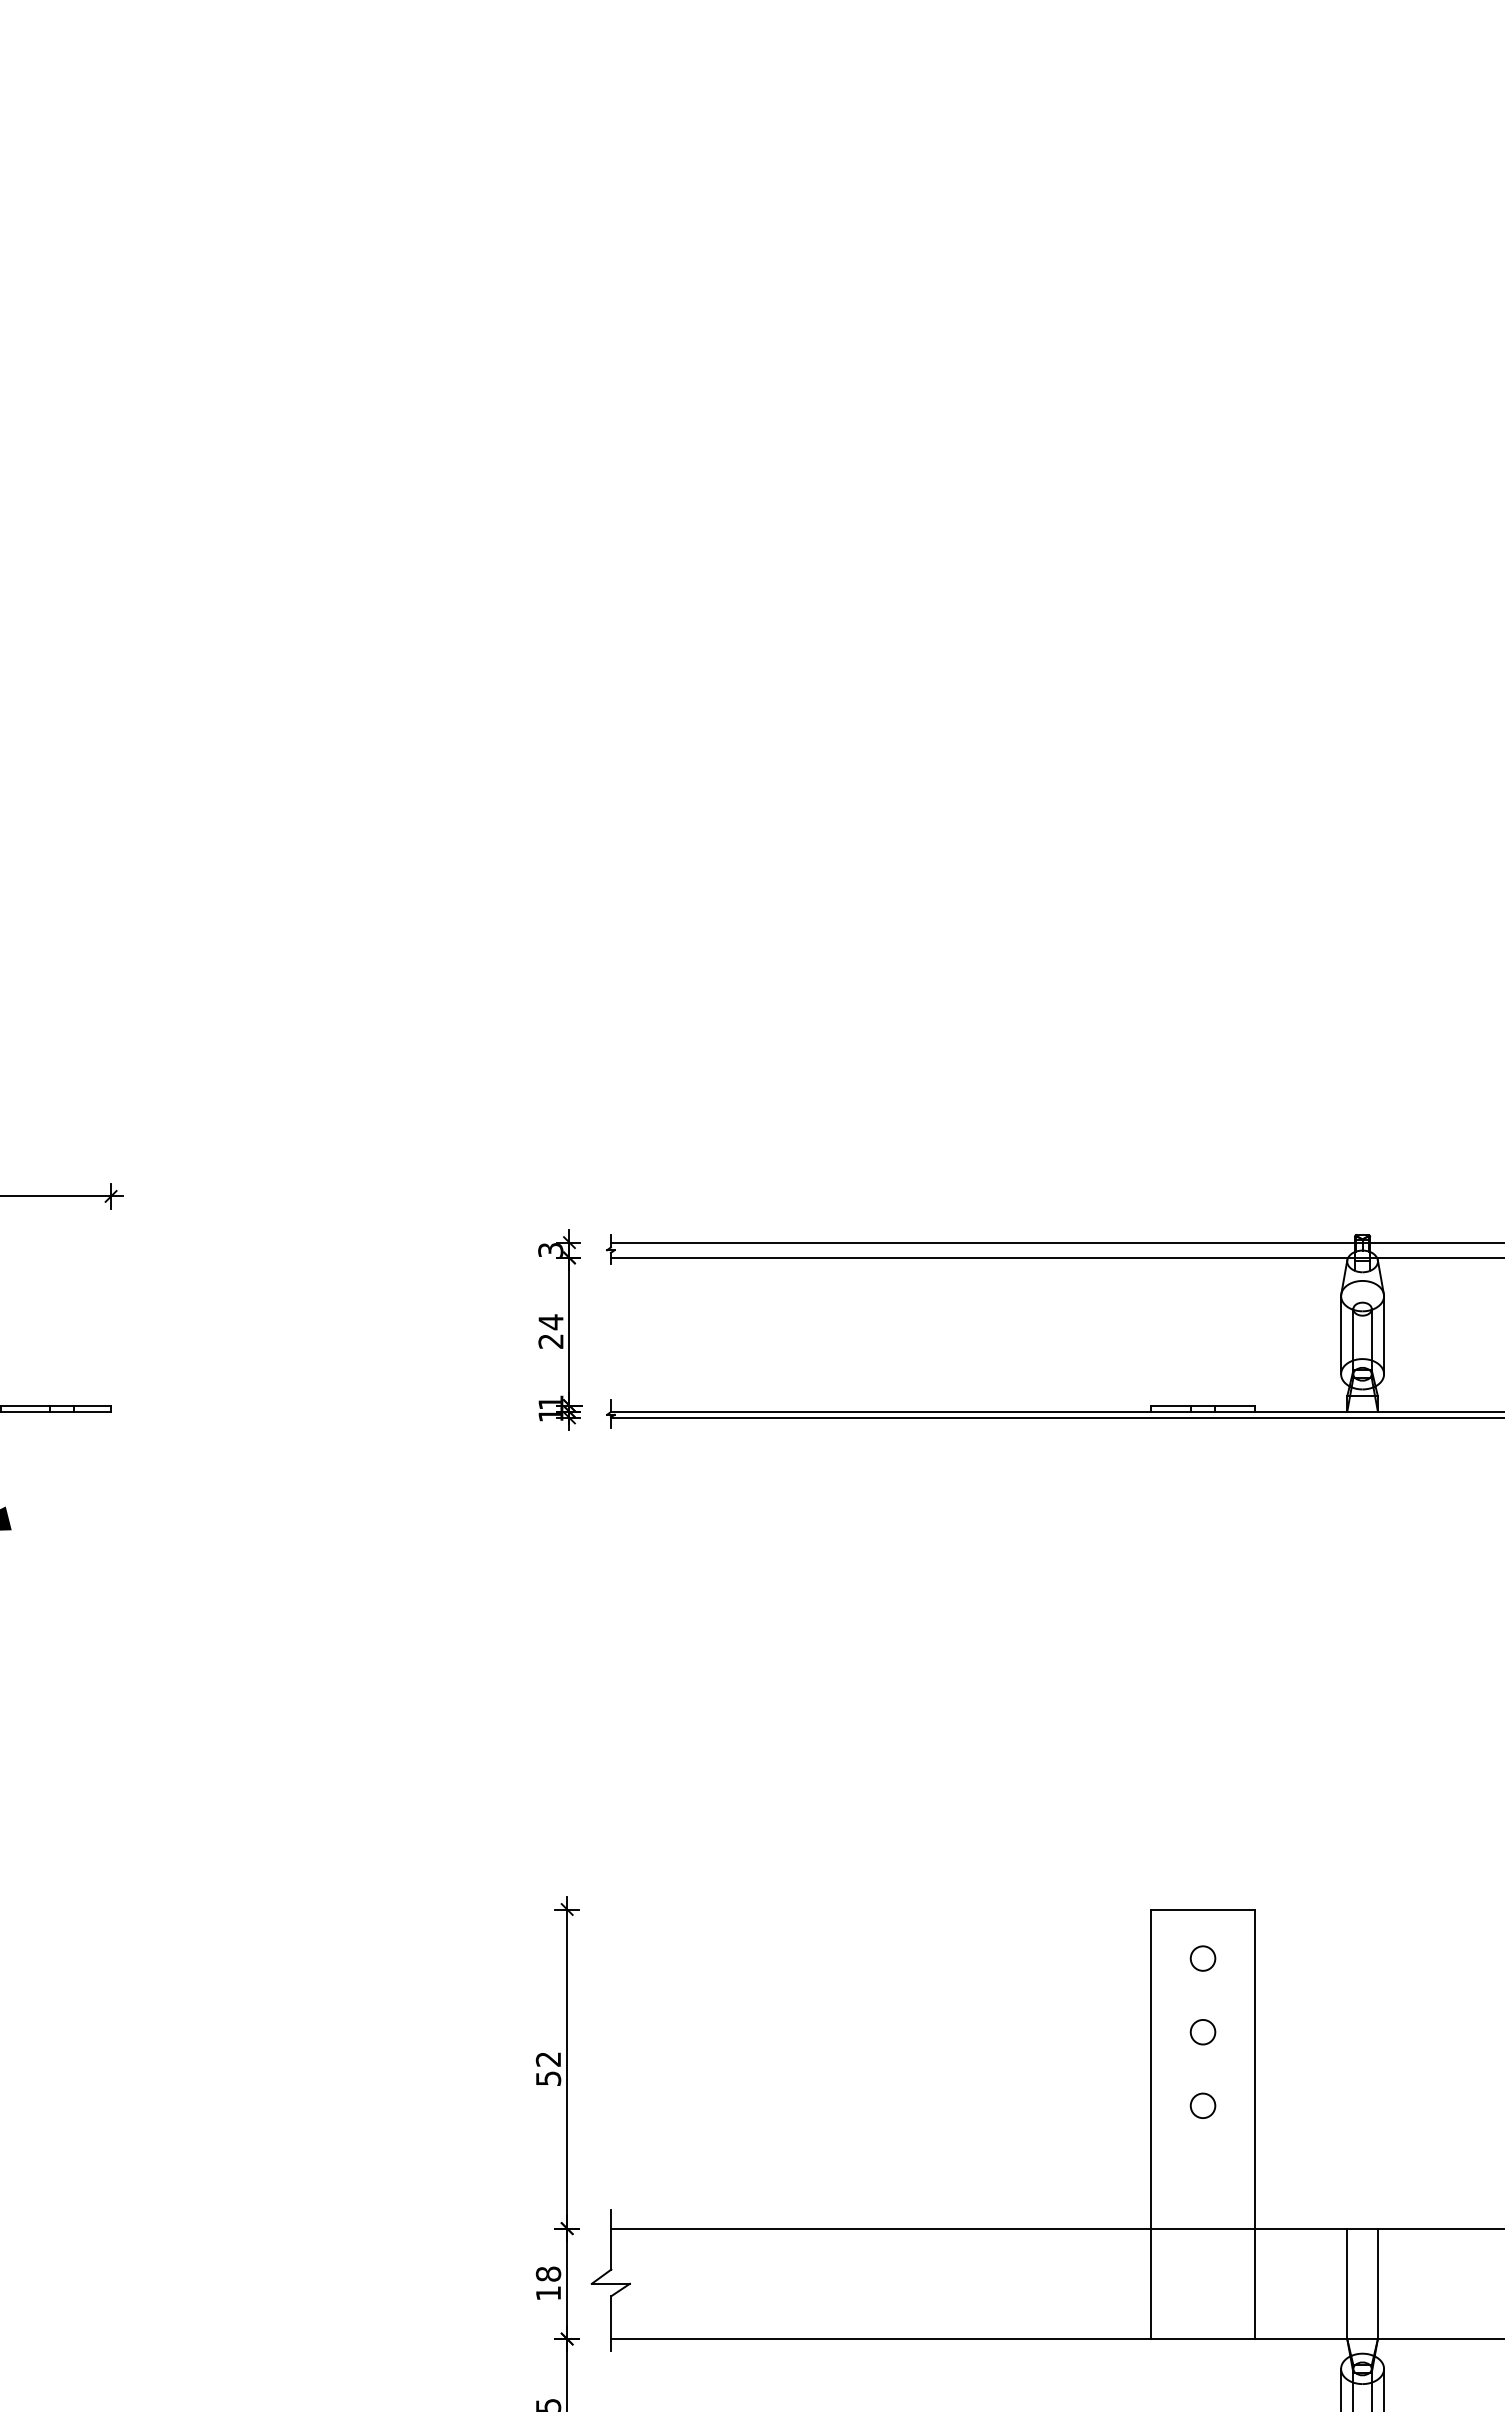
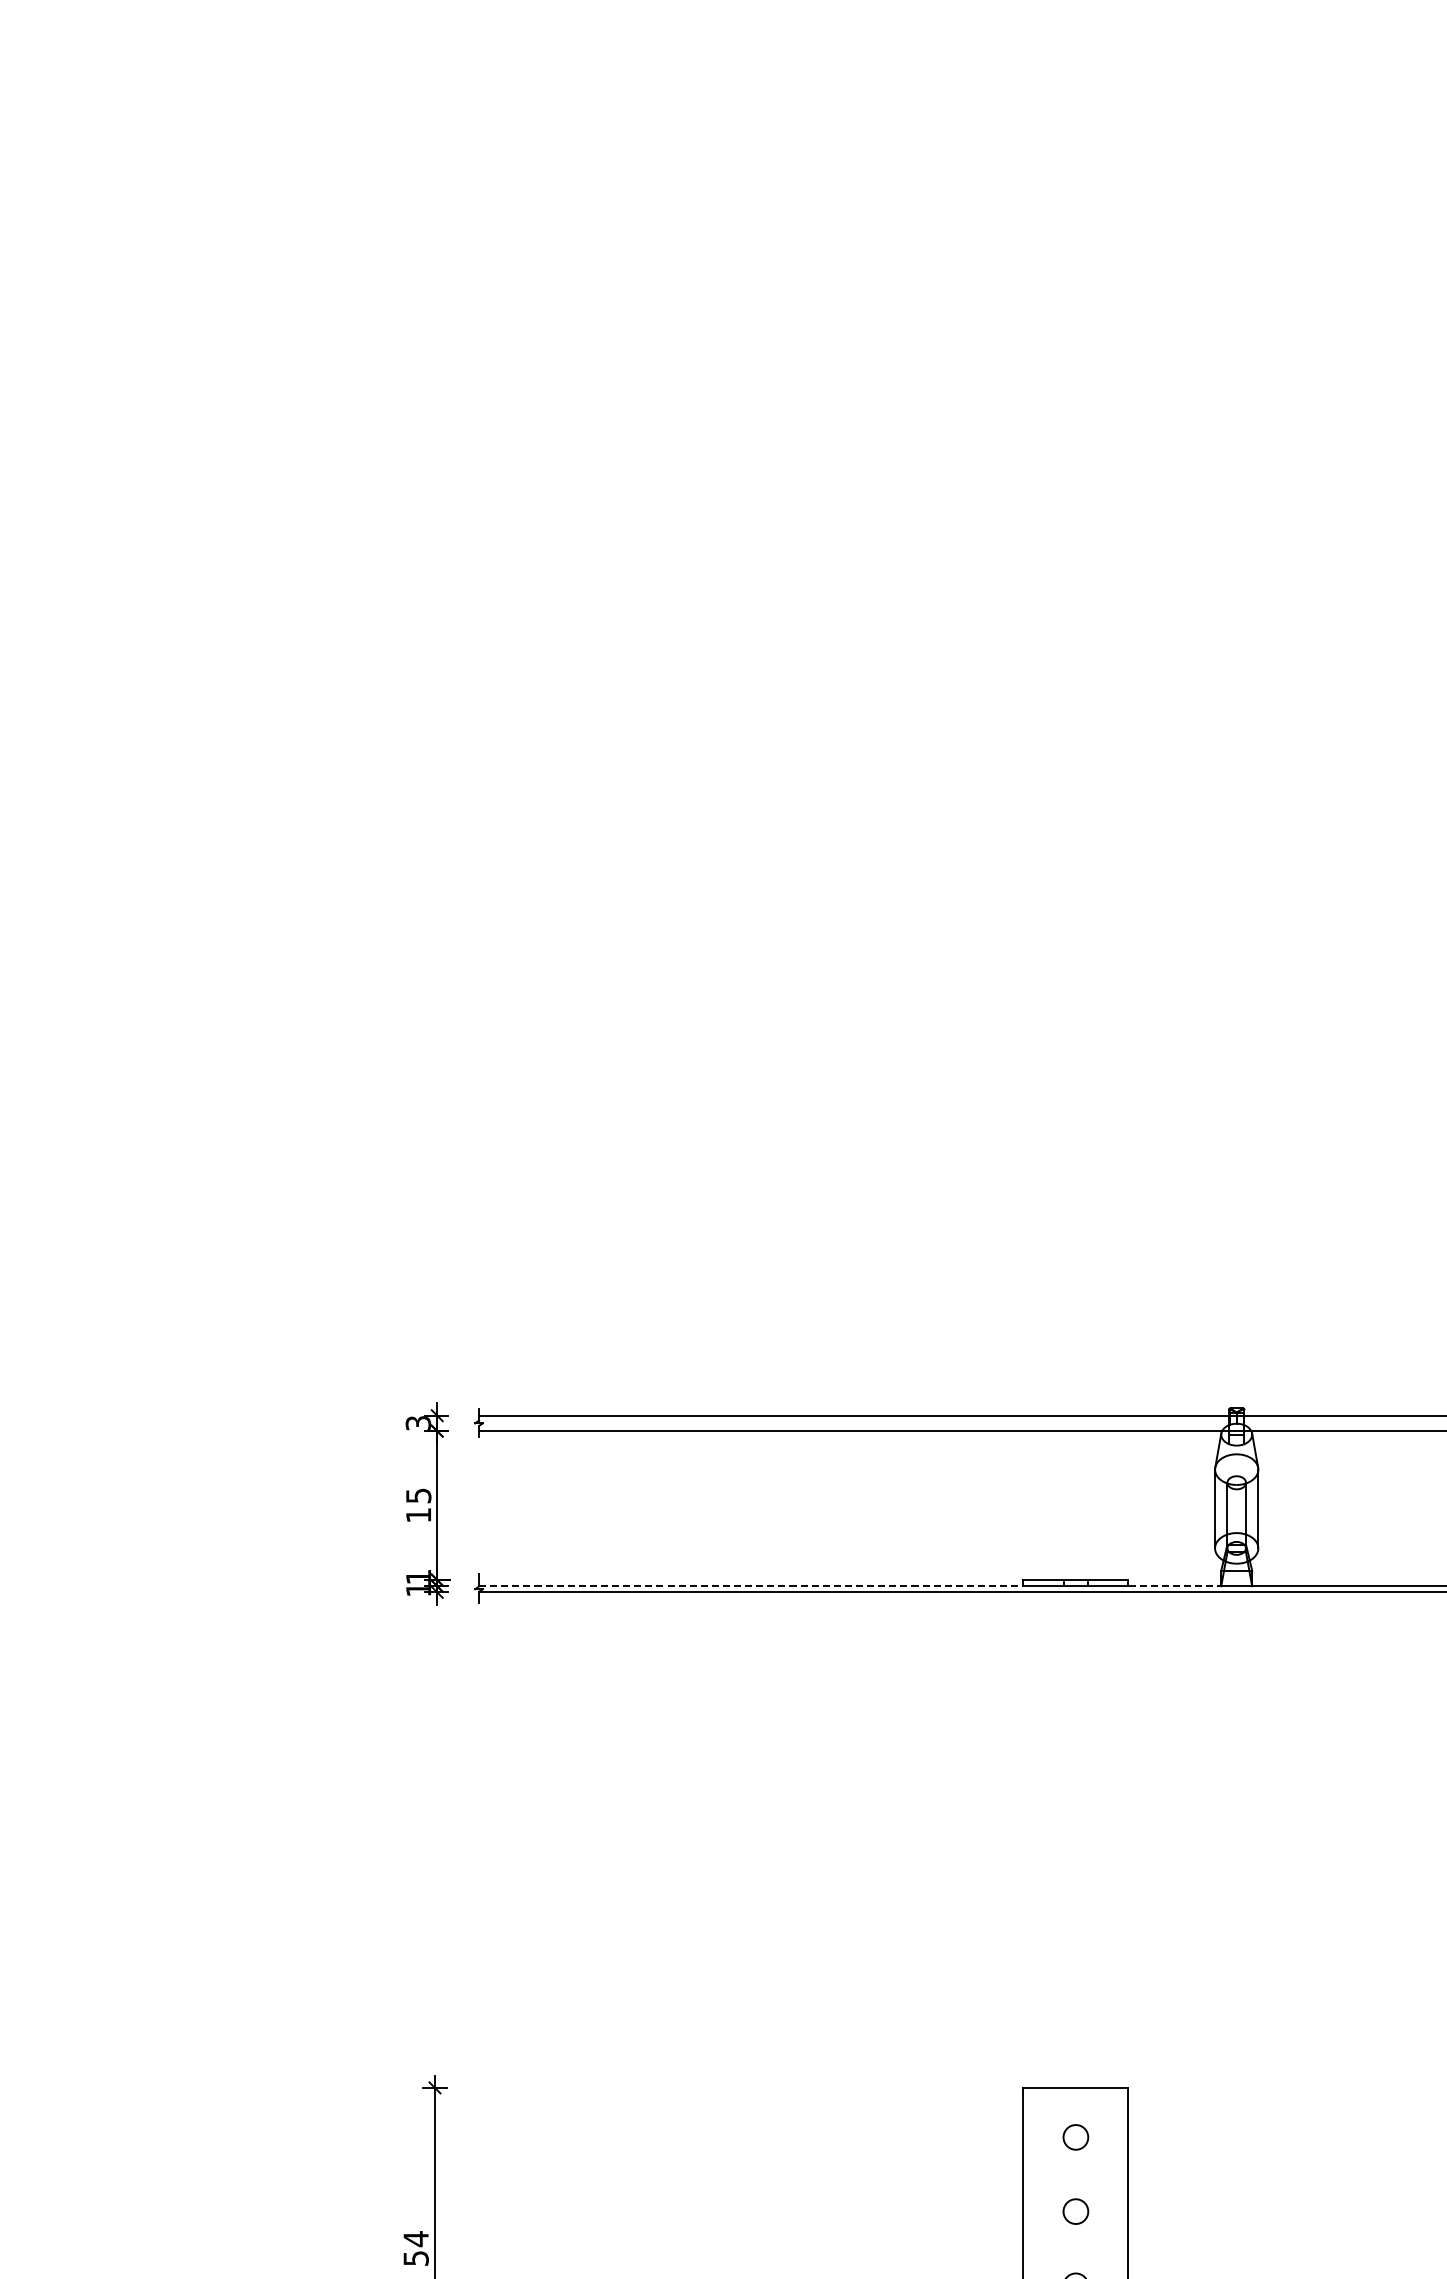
text: (550, 1331) -> (418, 1505), 24 -> 15
line: (880, 1411) -> (750, 1585), solid -> dashed
line: (1301, 1411) -> (1175, 1585), solid -> dashed
text: (547, 2059) -> (415, 2239), 52 -> 54

